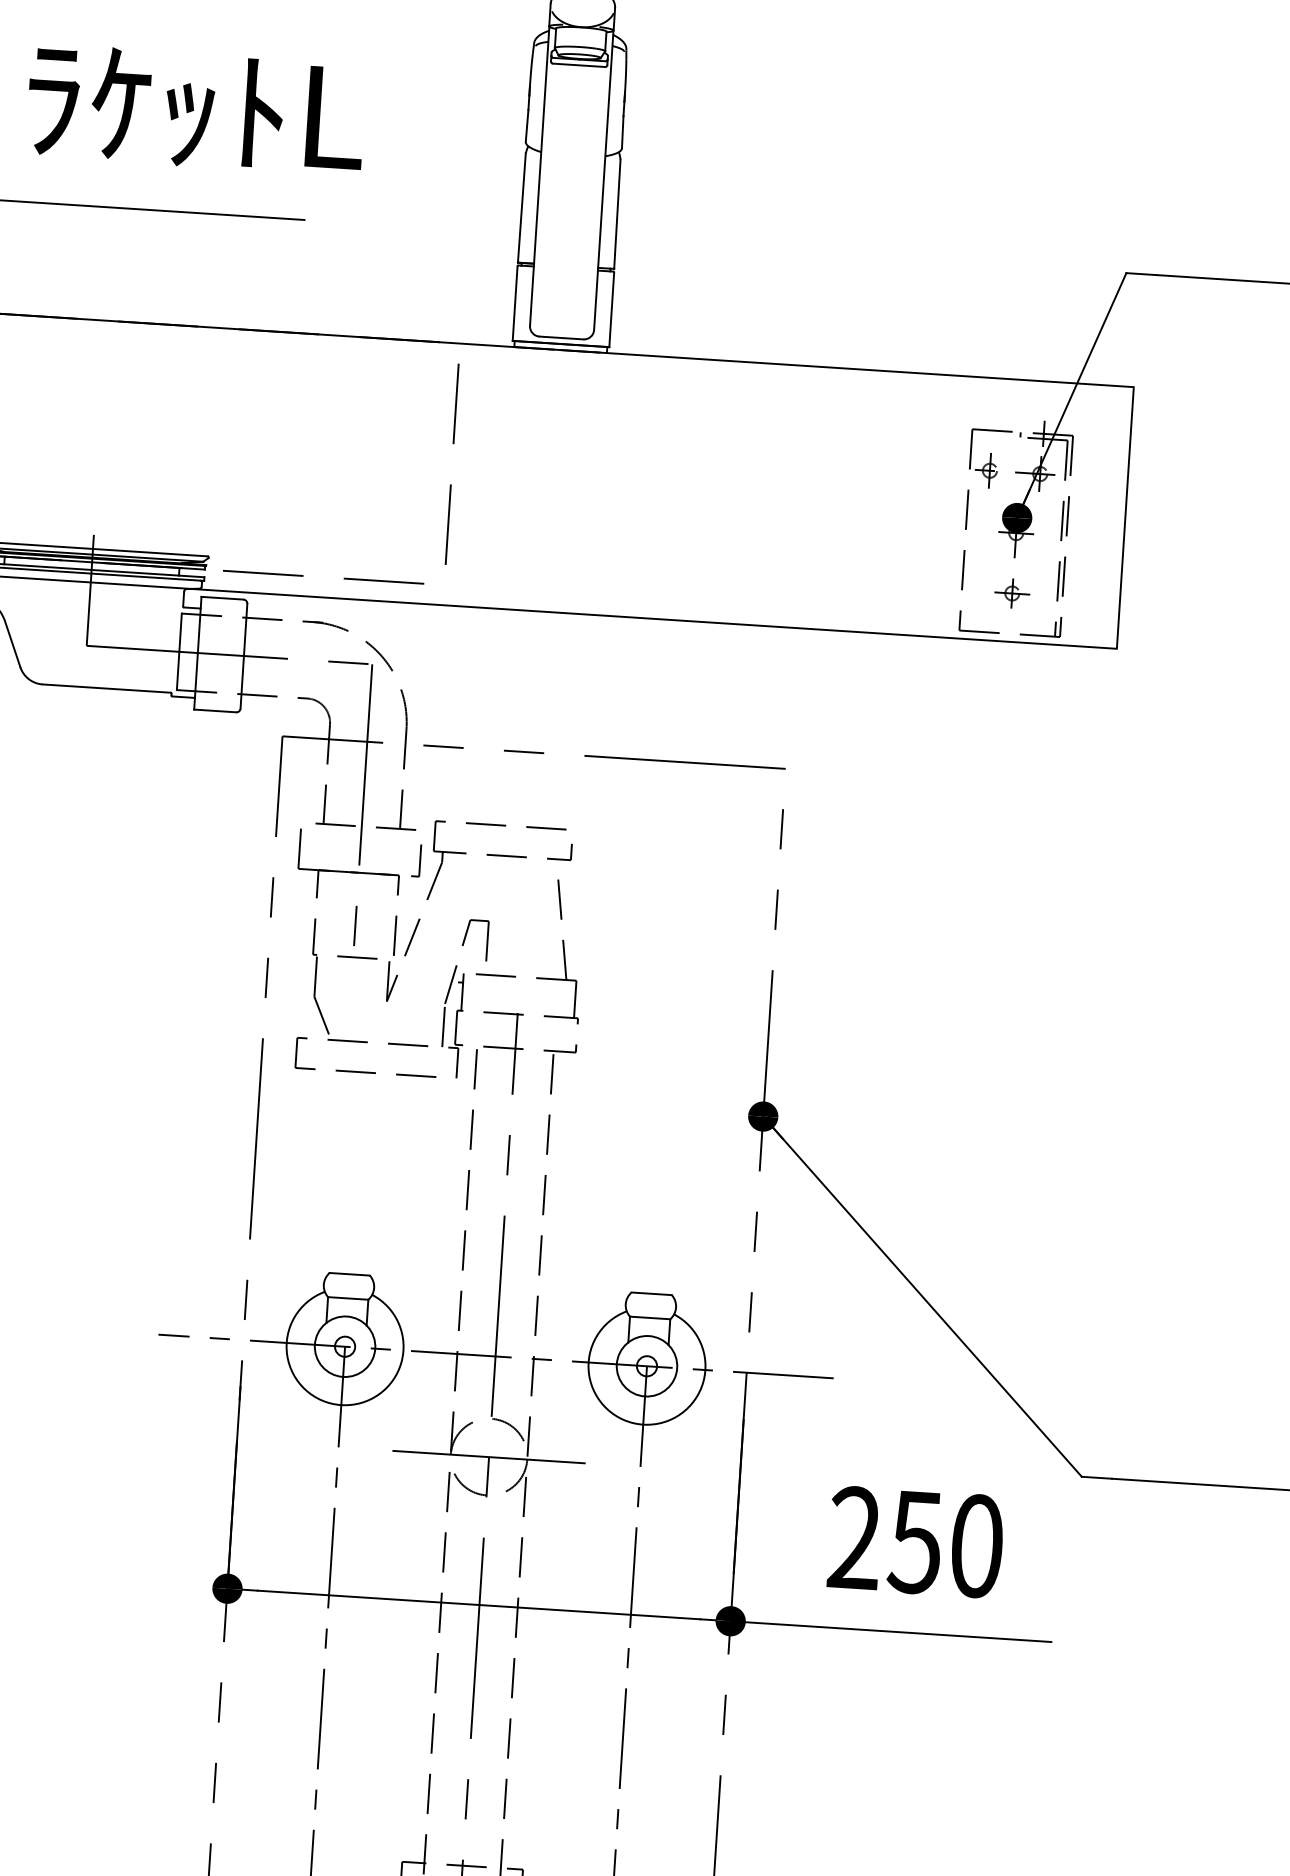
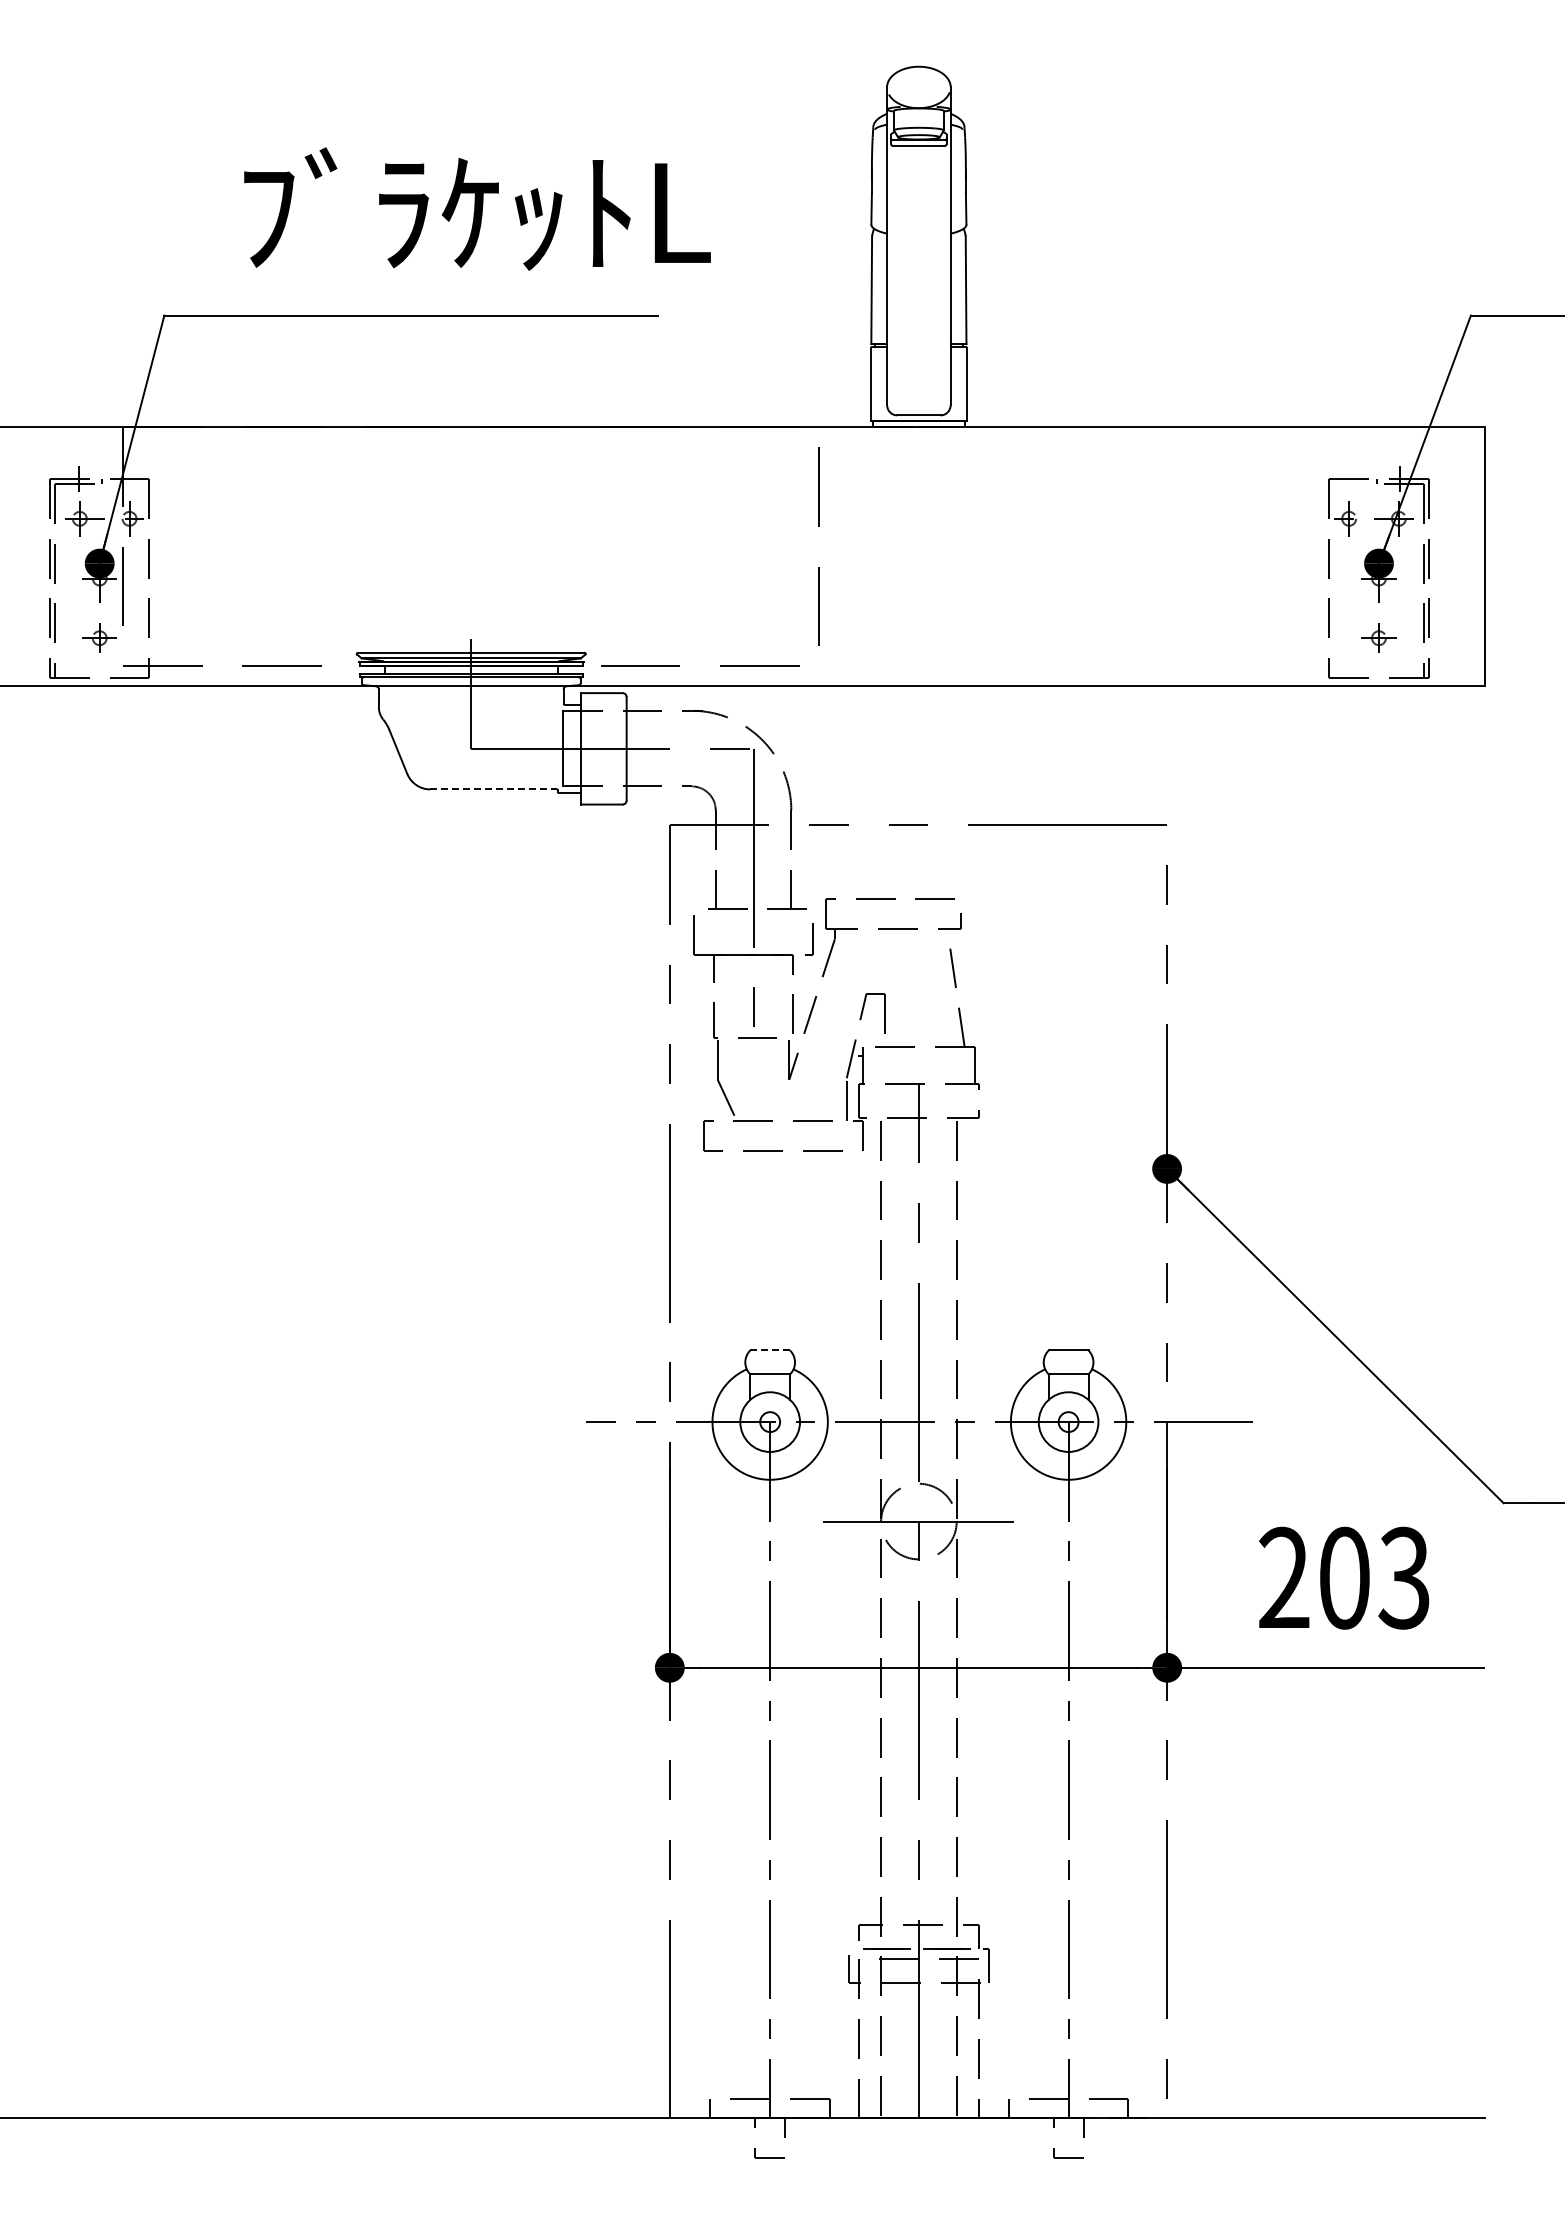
line: (107, 688) -> (494, 789), solid -> dashed
line: (350, 1274) -> (770, 1350), solid -> dashed
text: (945, 1543) -> (1373, 1577), 250 -> 203

